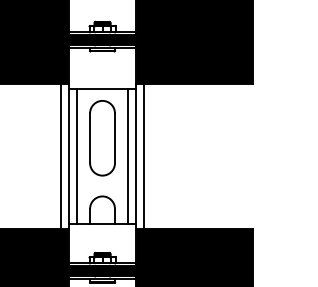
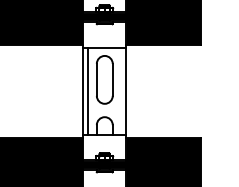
line: (61, 156) -> (78, 91), removed
line: (128, 156) -> (121, 91), removed
line: (144, 156) -> (131, 91), removed

